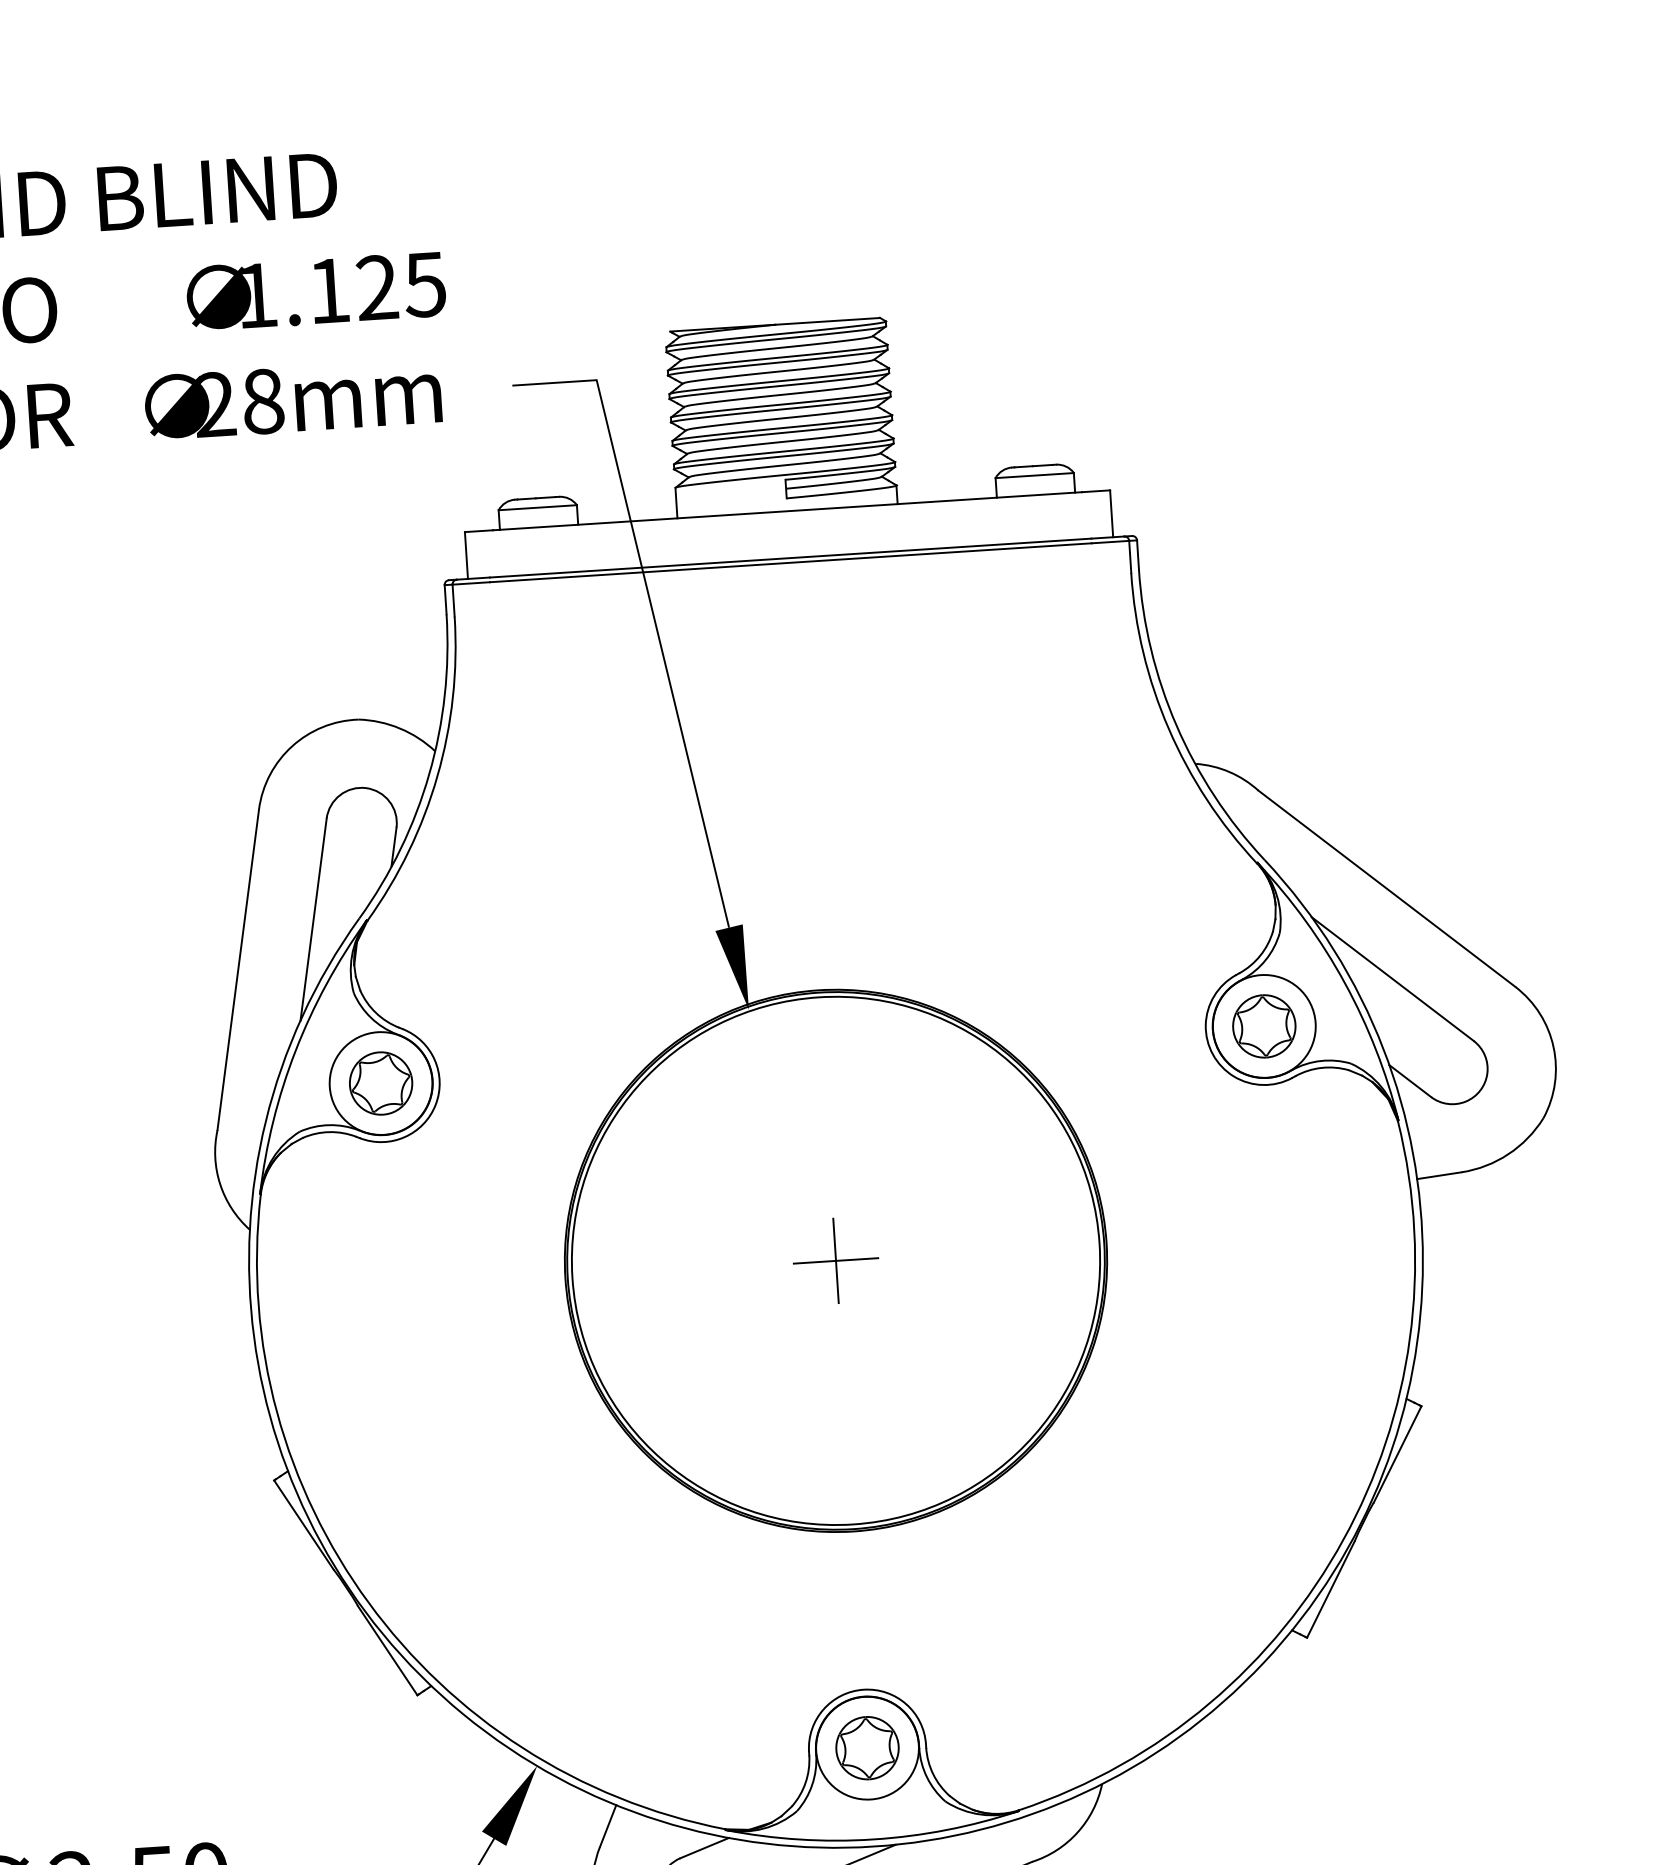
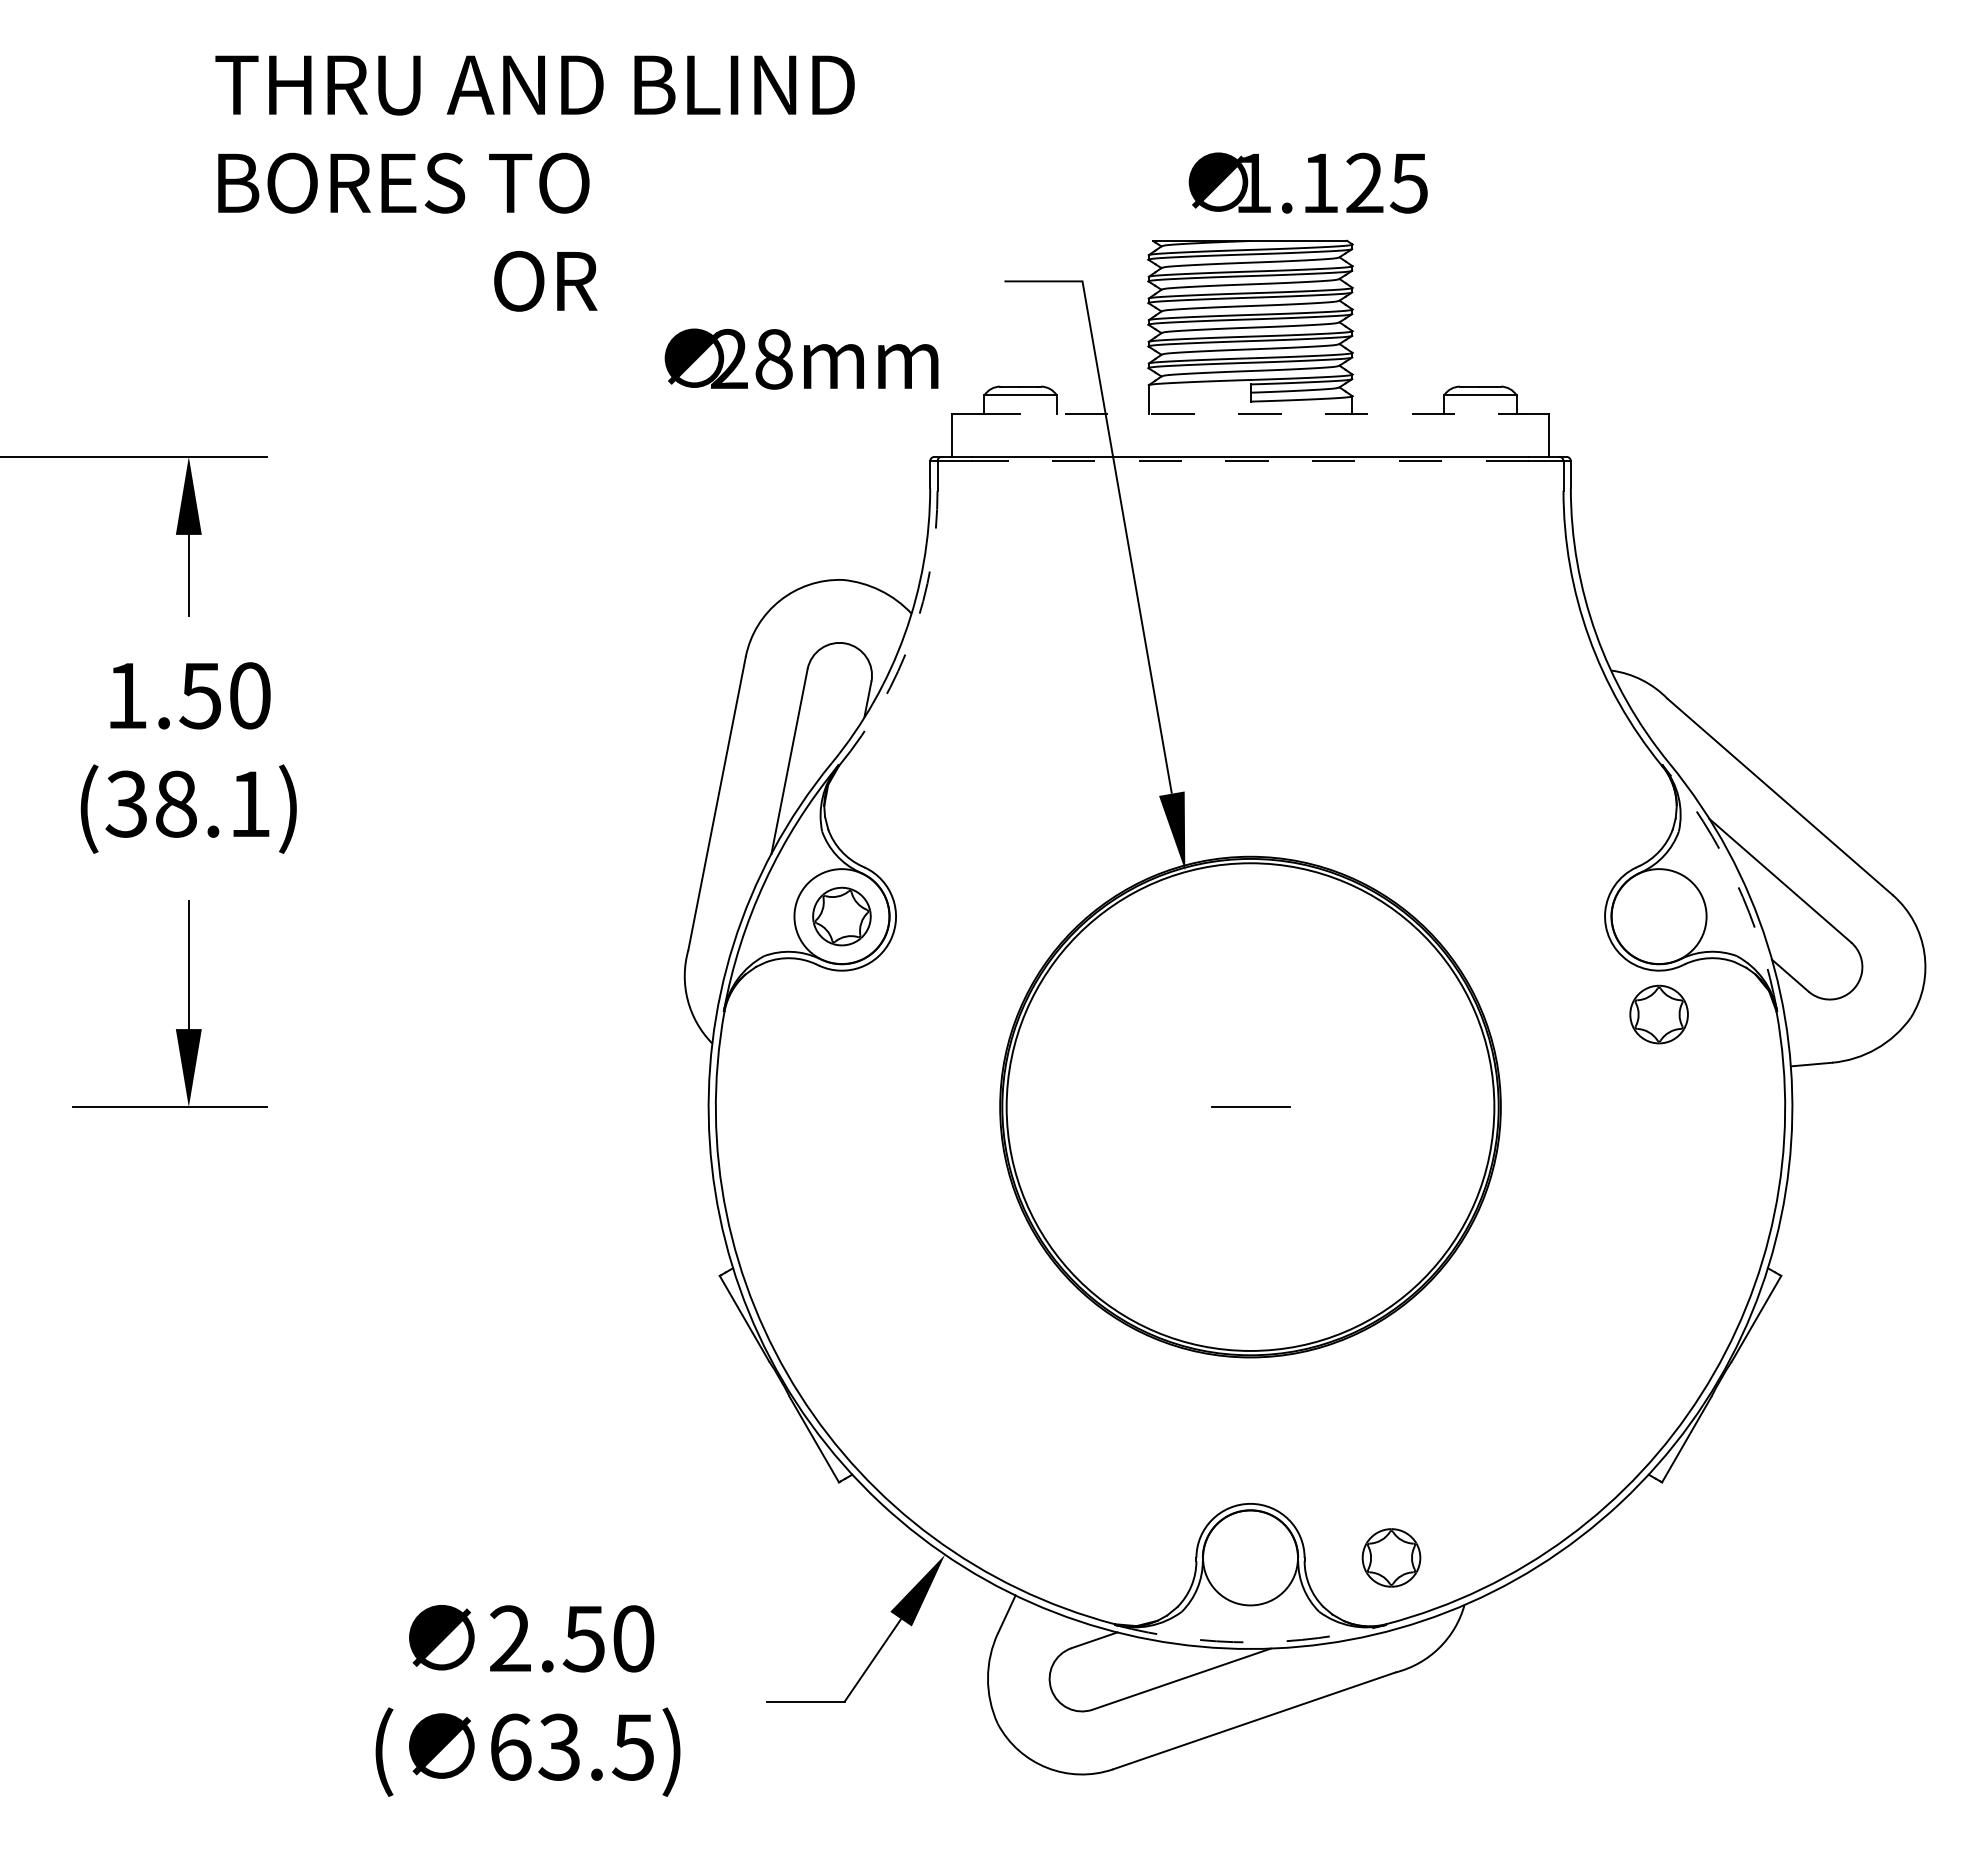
text: (315, 291) -> (1307, 182), moved
text: (292, 398) -> (801, 358), moved
line: (788, 511) -> (1251, 413), solid -> dashed
line: (790, 563) -> (1250, 461), solid -> dashed
arc: (437, 775) -> (912, 636), solid -> dashed
arc: (1344, 983) -> (1735, 881), solid -> dashed
part: (1263, 1026) -> (1658, 1014), moved
line: (836, 1261) -> (1250, 1107), removed
part: (867, 1747) -> (1391, 1557), moved
arc: (873, 1839) -> (1250, 1642), solid -> dashed

